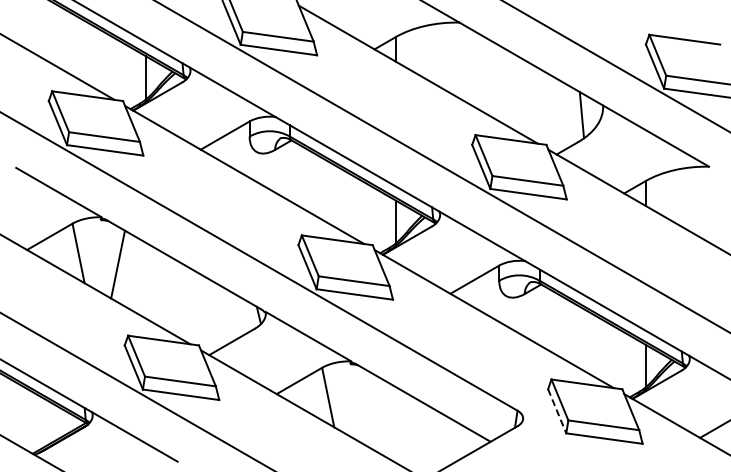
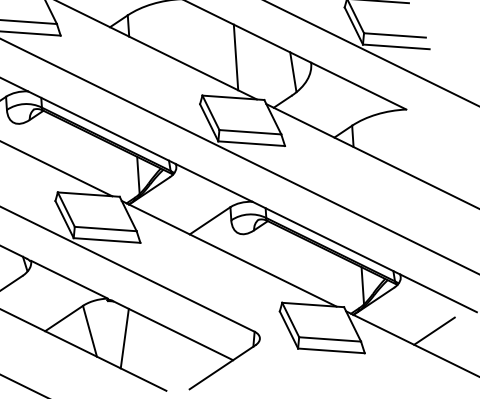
line: (517, 93) -> (236, 57), added
line: (367, 408) -> (124, 338), added
line: (557, 411) -> (289, 330), dashed -> solid

